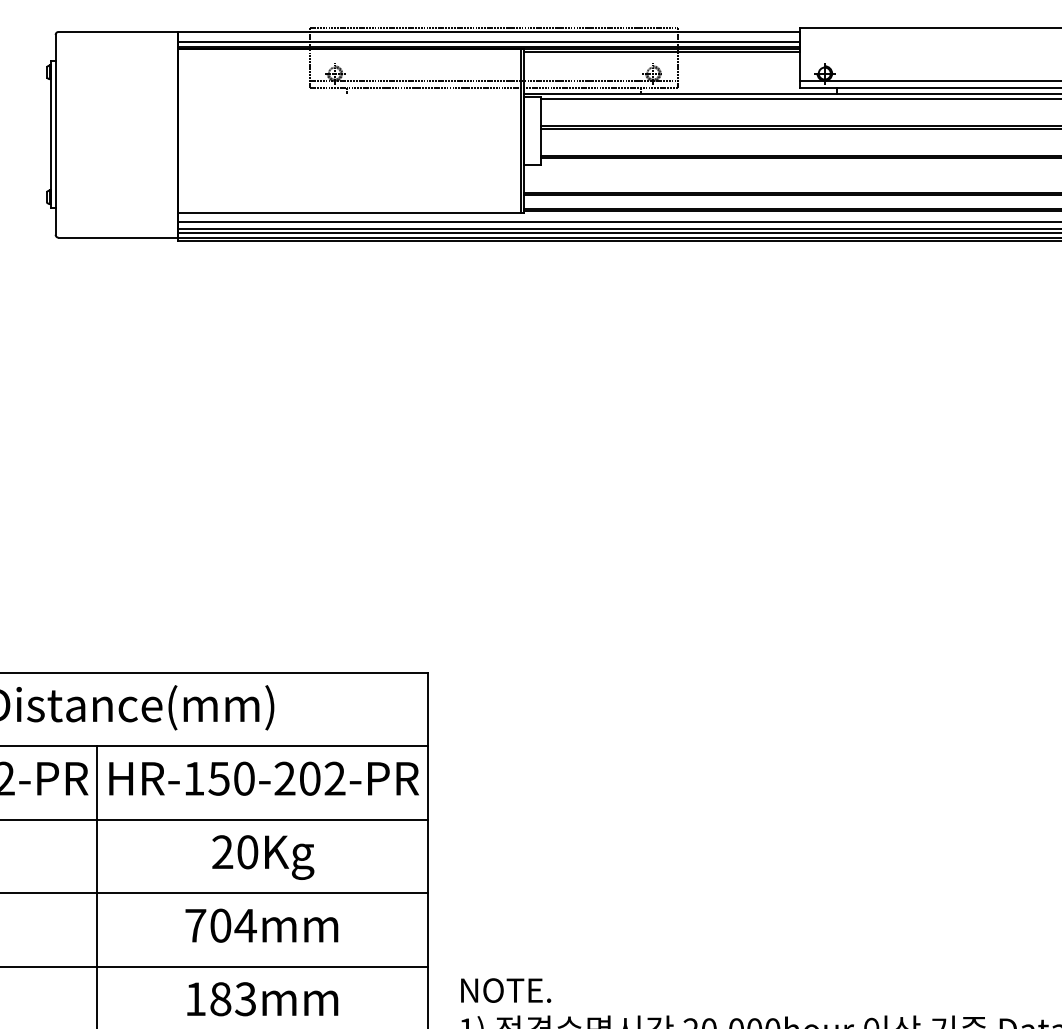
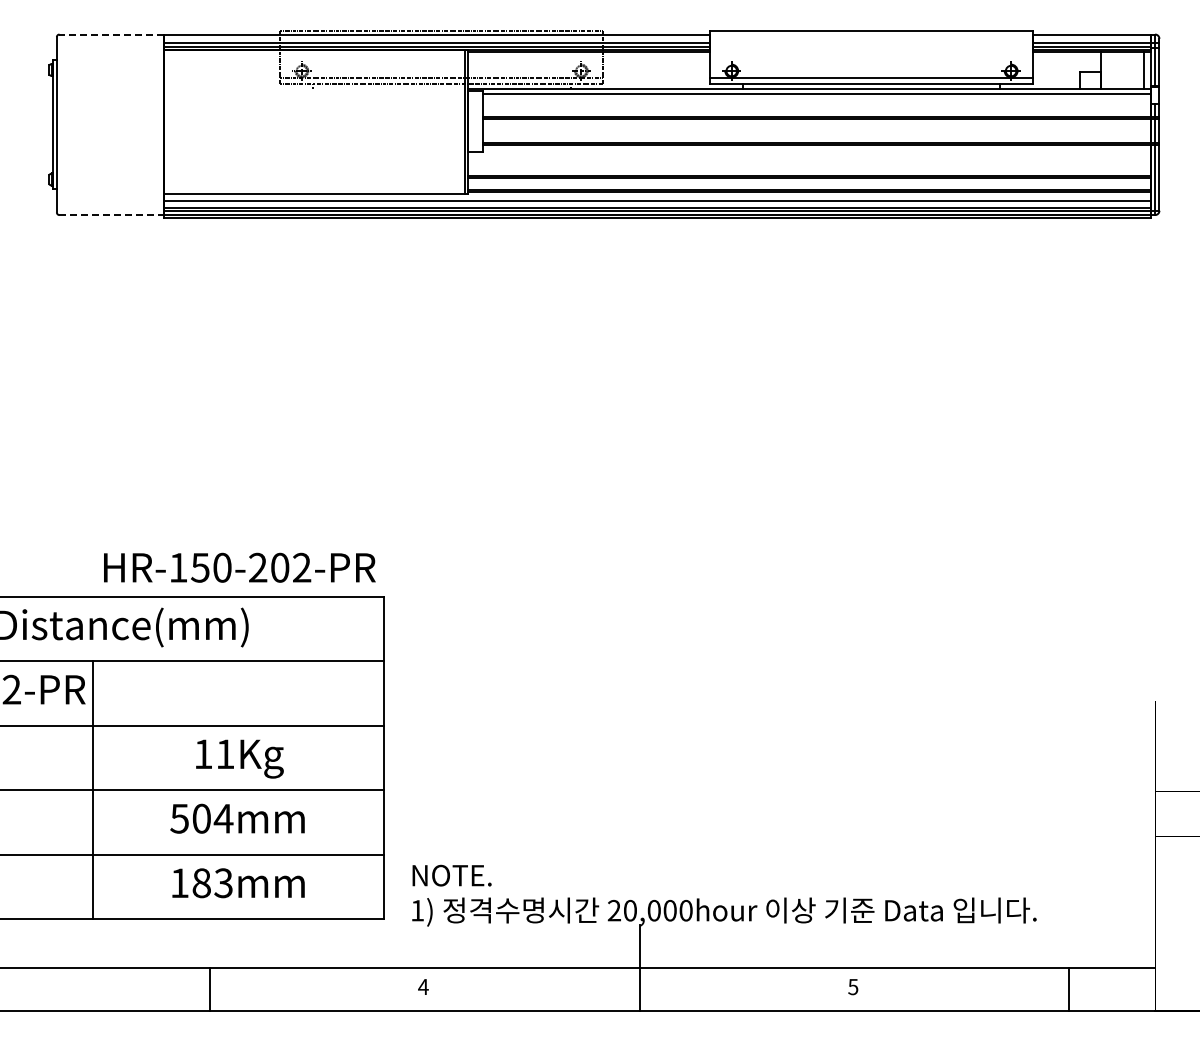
line: (117, 31) -> (111, 34), solid -> dashed
line: (119, 238) -> (112, 215), solid -> dashed
text: (263, 778) -> (239, 567), moved
text: (235, 852) -> (214, 754), 20Kg -> 11Kg
text: (195, 925) -> (179, 818), 704mm -> 504mm

